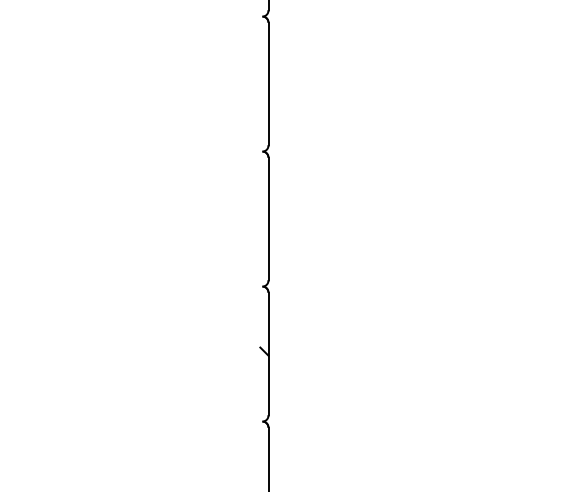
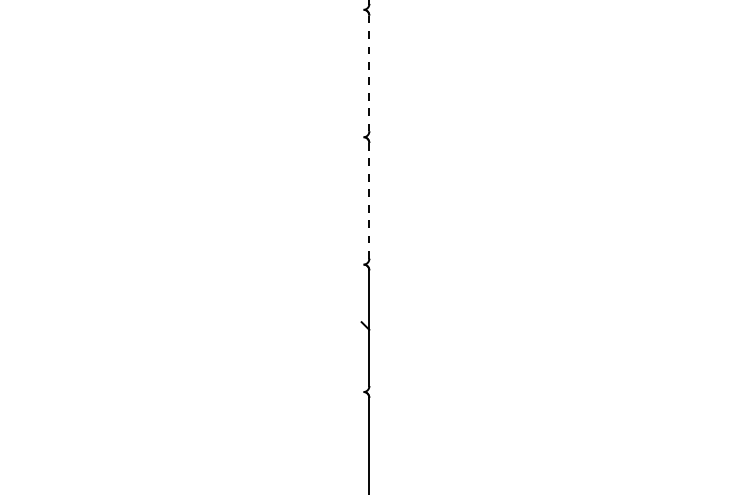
line: (268, 84) -> (369, 73), solid -> dashed
line: (268, 218) -> (369, 200), solid -> dashed

